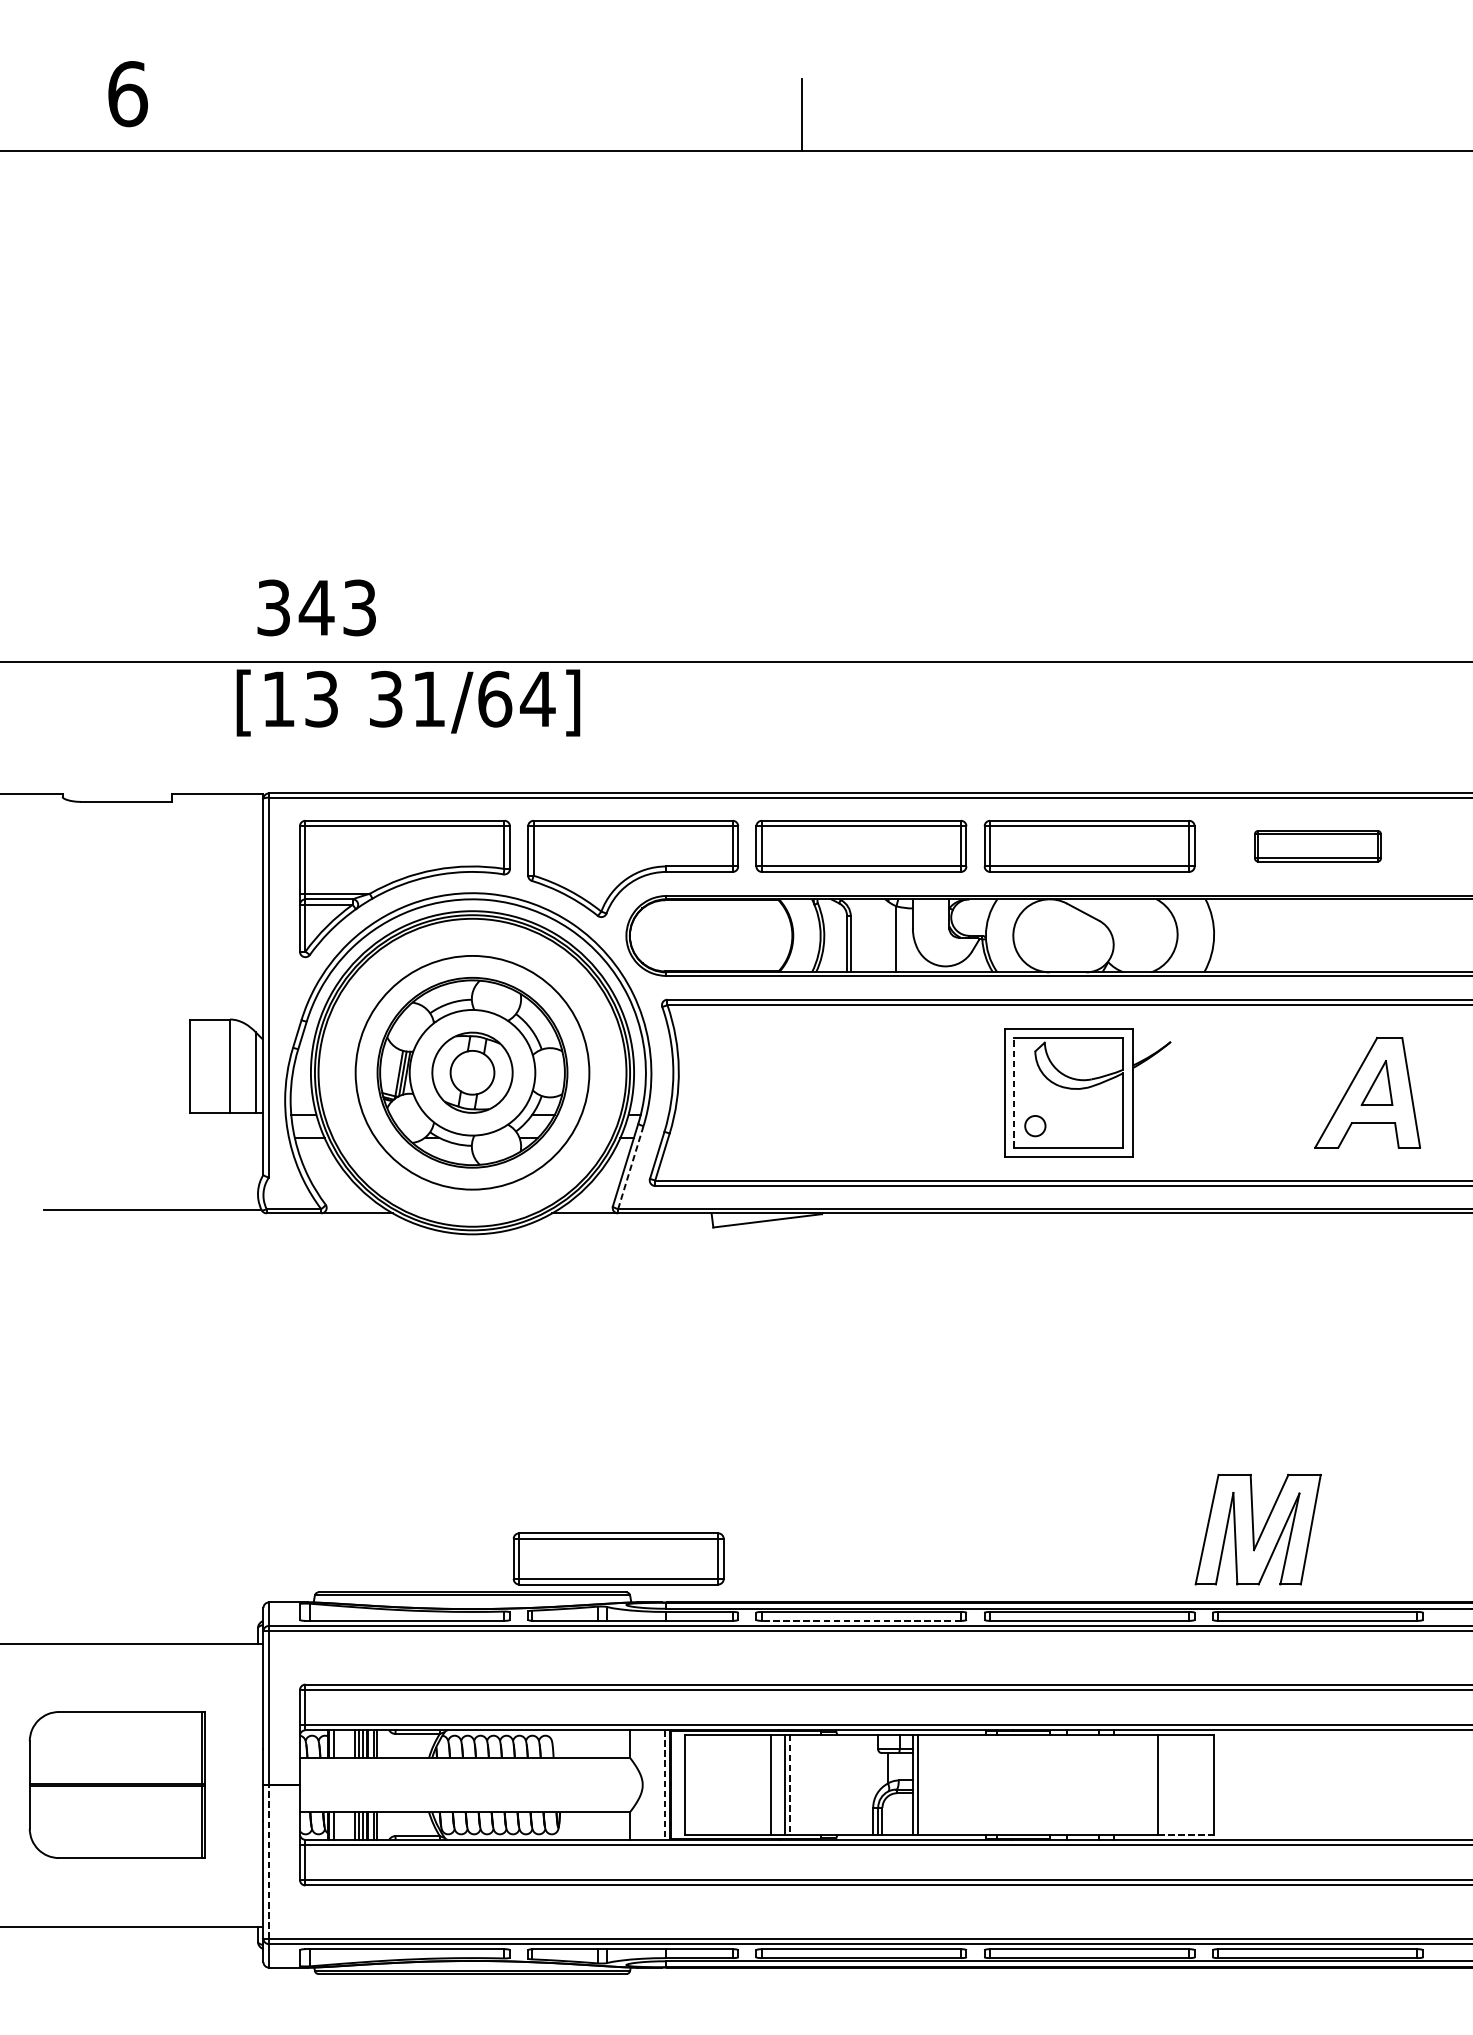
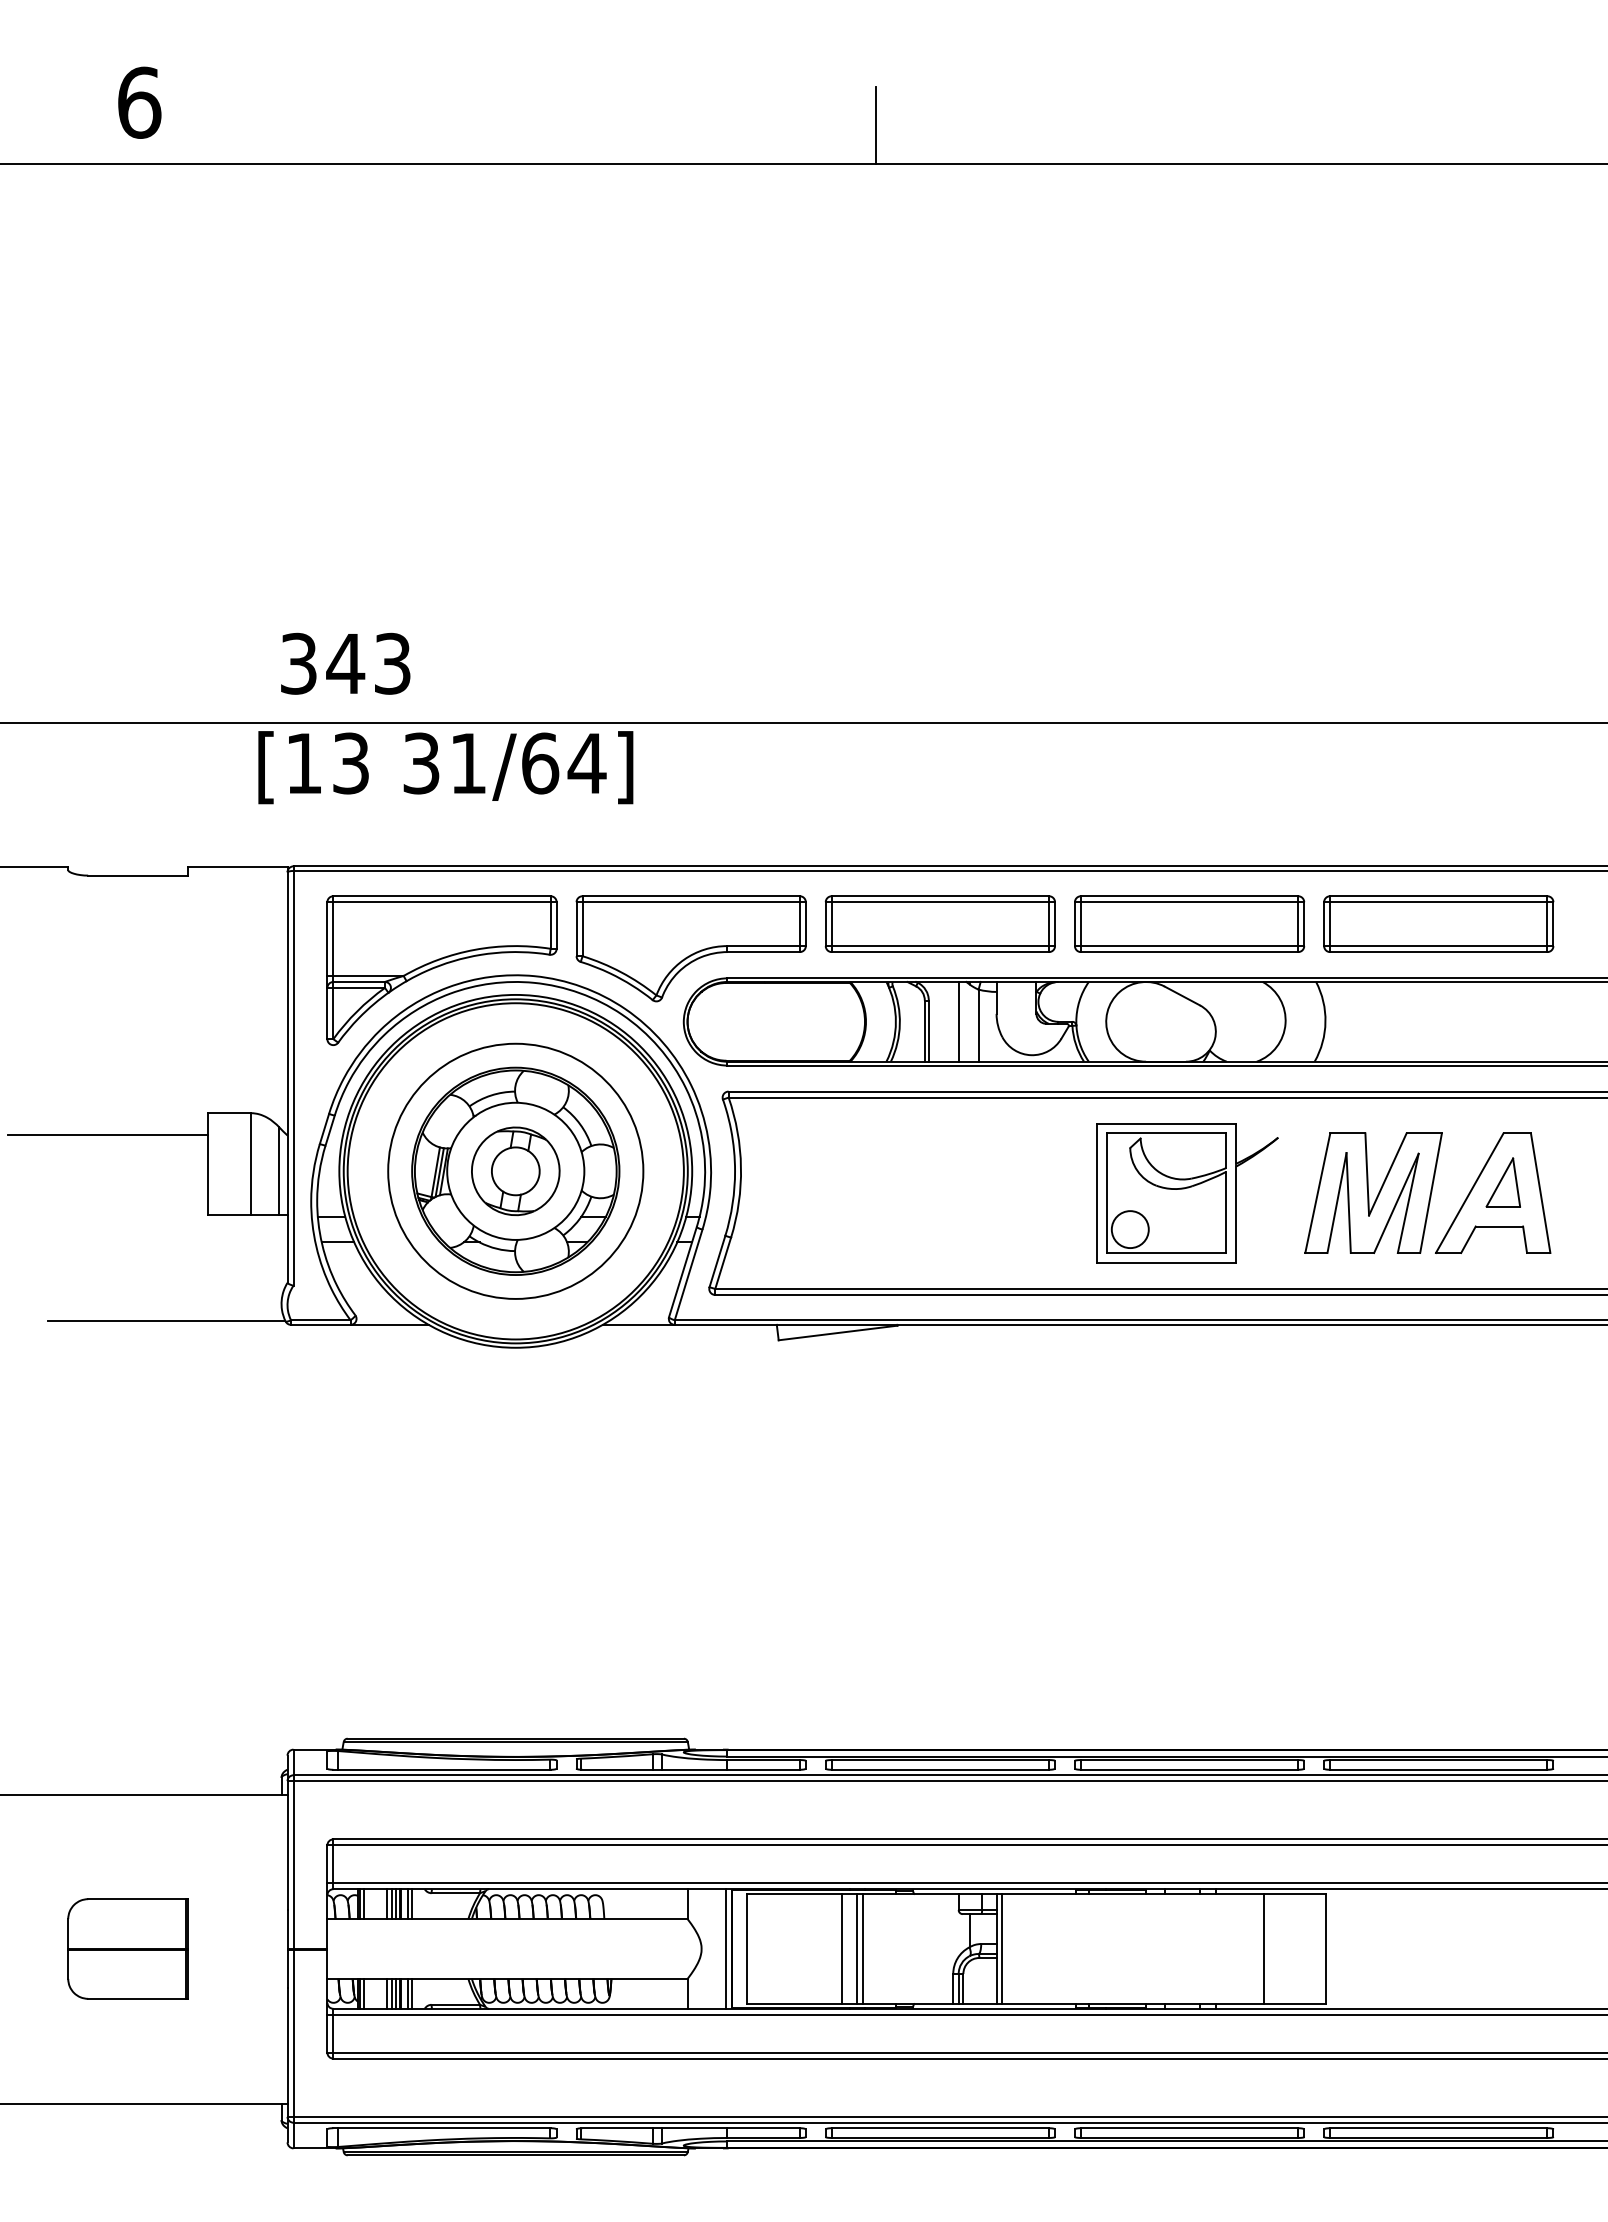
part: (1317, 845) -> (1438, 923), size x1.67
line: (878, 935) -> (958, 1021), added
line: (98, 1039) -> (107, 1135), added
line: (1013, 1093) -> (1106, 1193), dashed -> solid
circle: (1034, 1126) -> (1129, 1229), size x1.67
line: (630, 1168) -> (688, 1275), dashed -> solid
part: (1258, 1529) -> (1373, 1192), moved
part: (617, 1558) -> (674, 1701), removed
line: (861, 1620) -> (940, 1769), dashed -> solid
part: (116, 1784) -> (127, 1948), size x0.62
line: (665, 1785) -> (726, 1949), dashed -> solid
line: (790, 1785) -> (862, 1949), dashed -> solid
line: (1185, 1834) -> (1294, 2003), dashed -> solid
line: (268, 1862) -> (293, 2033), dashed -> solid

